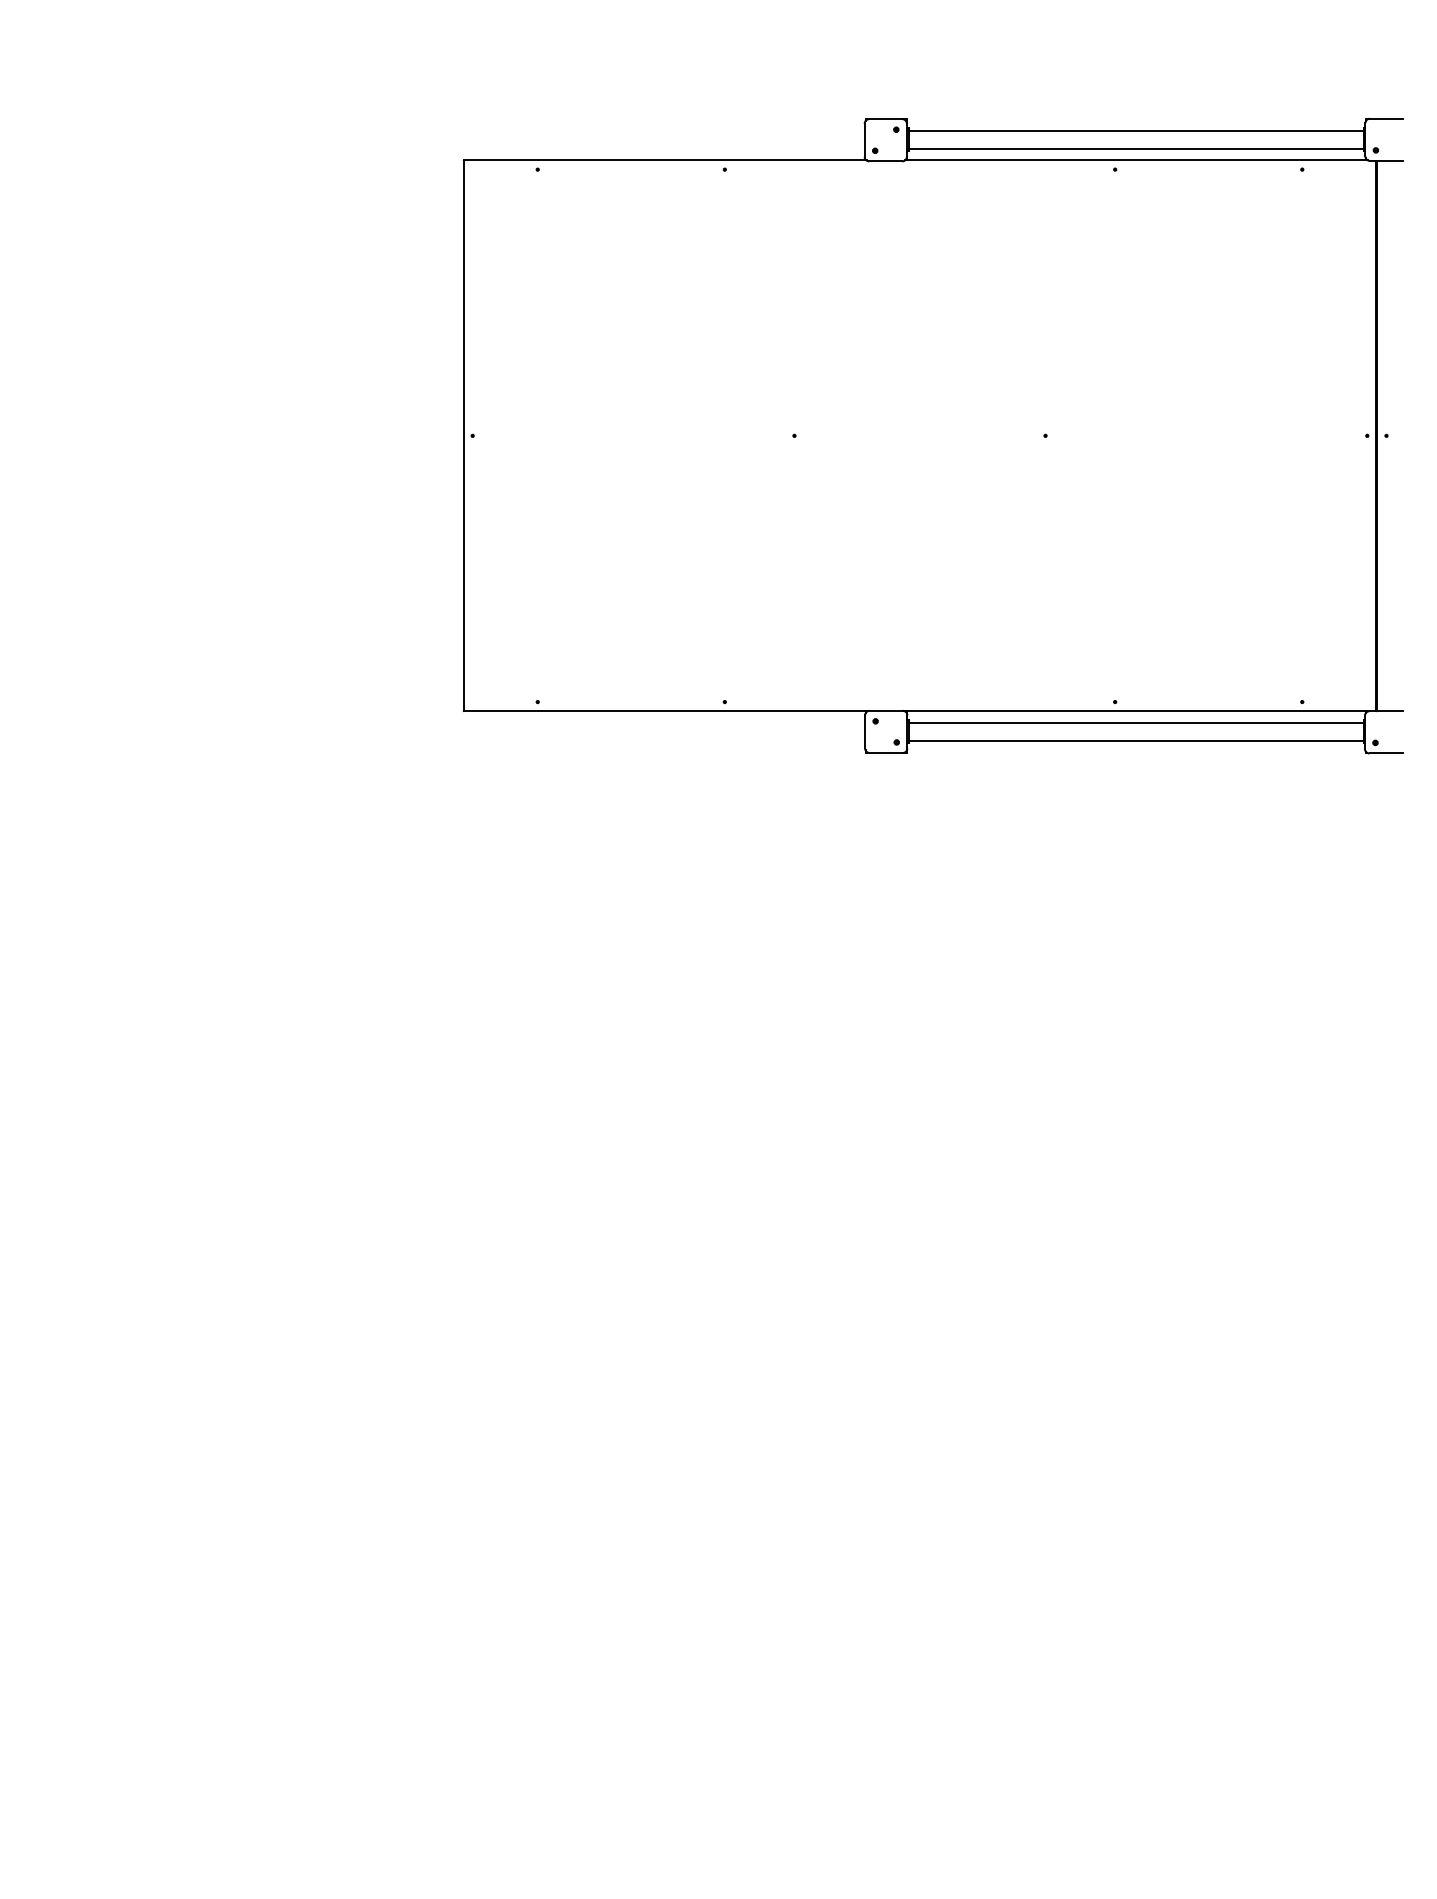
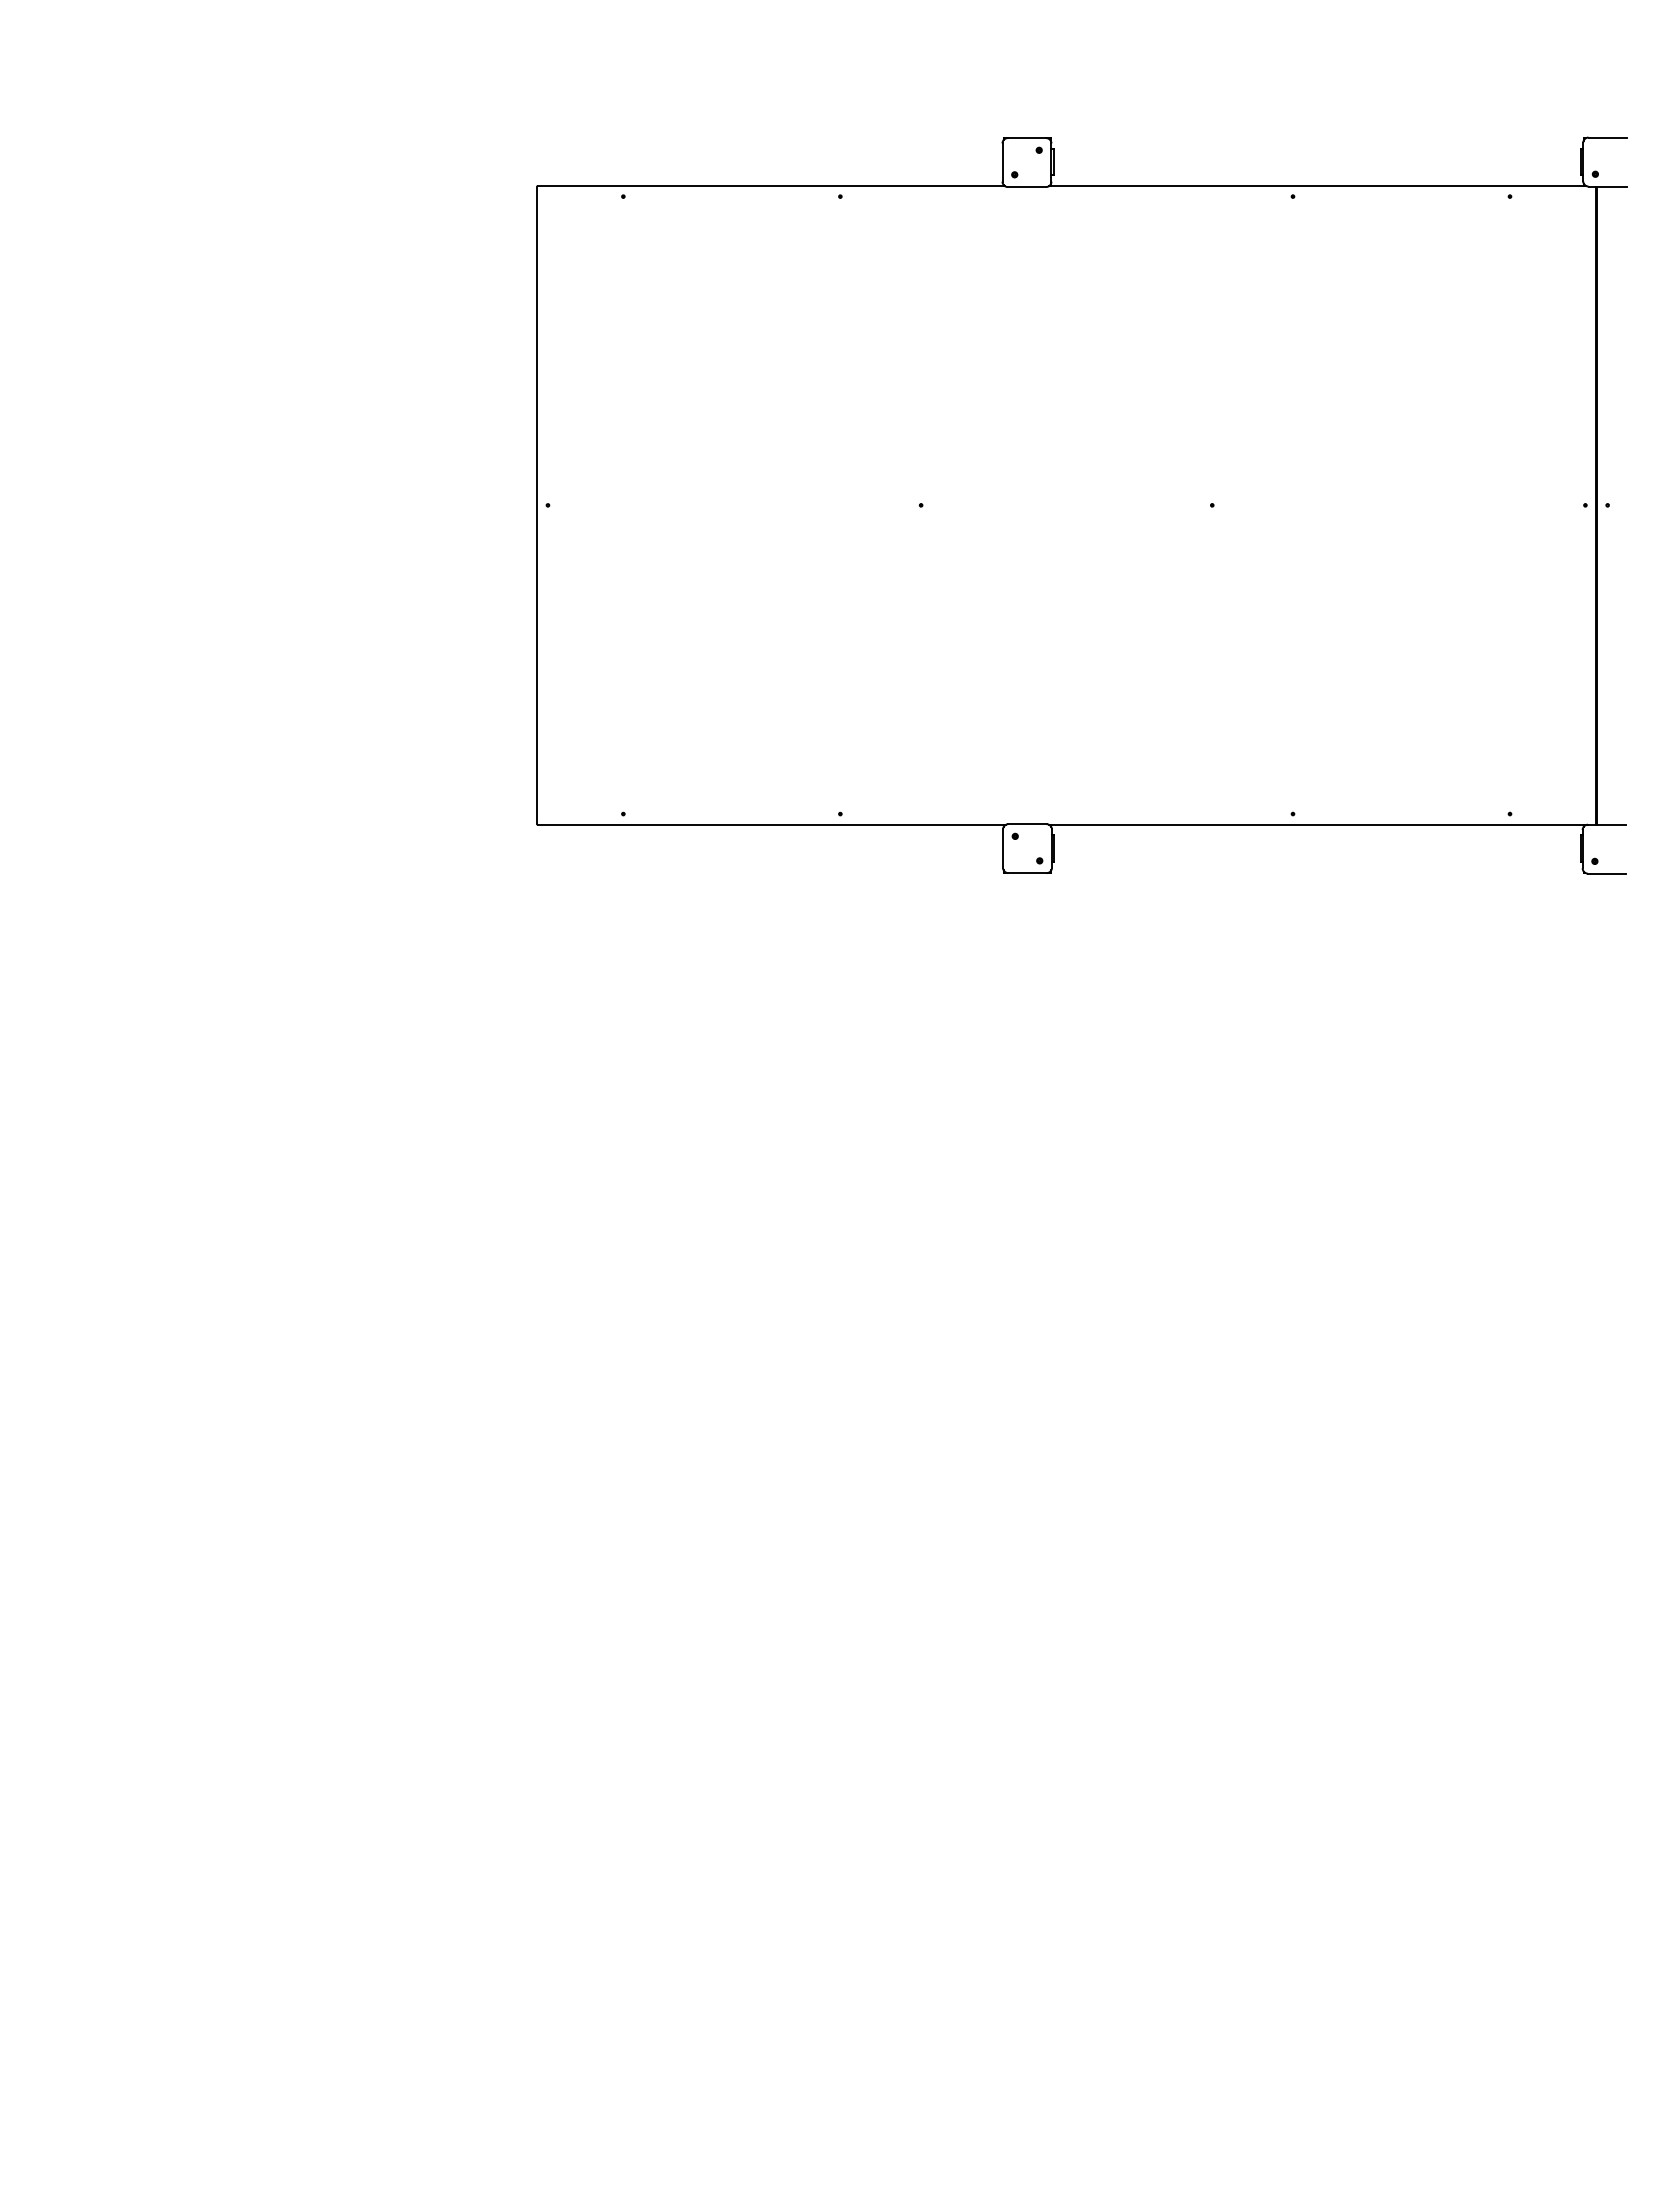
line: (1136, 130) -> (1317, 151), removed
line: (1136, 148) -> (1317, 172), removed
line: (1136, 723) -> (1317, 838), removed
line: (1136, 741) -> (1317, 859), removed

